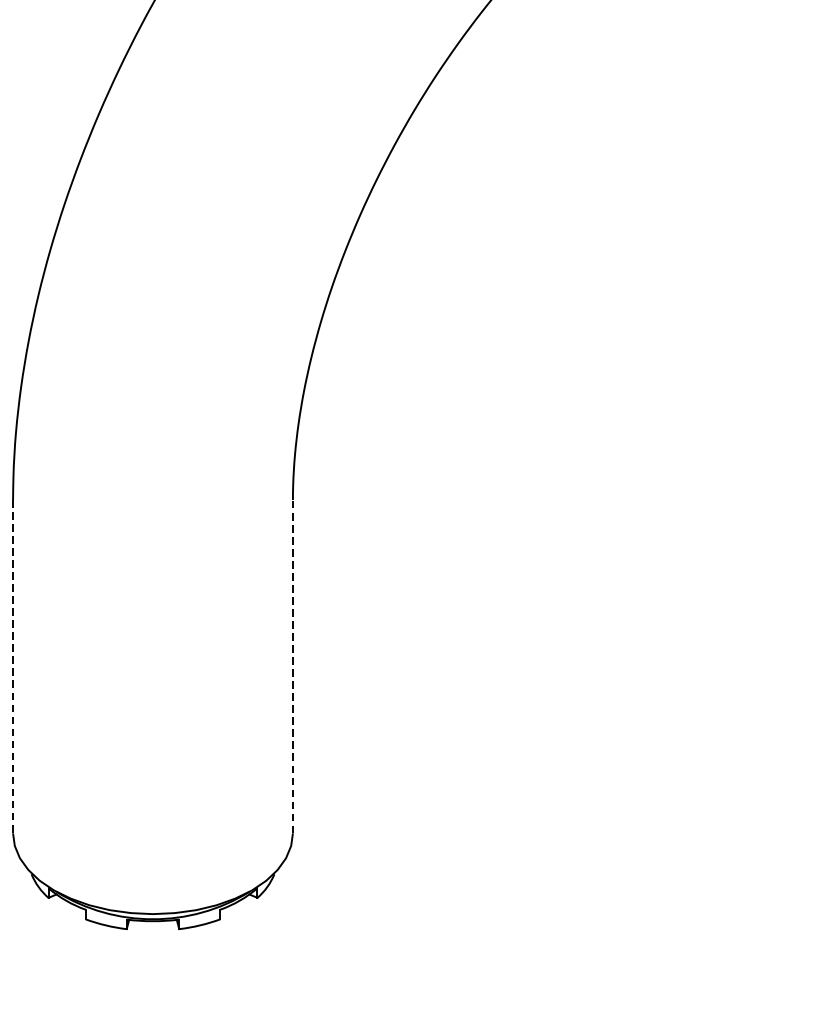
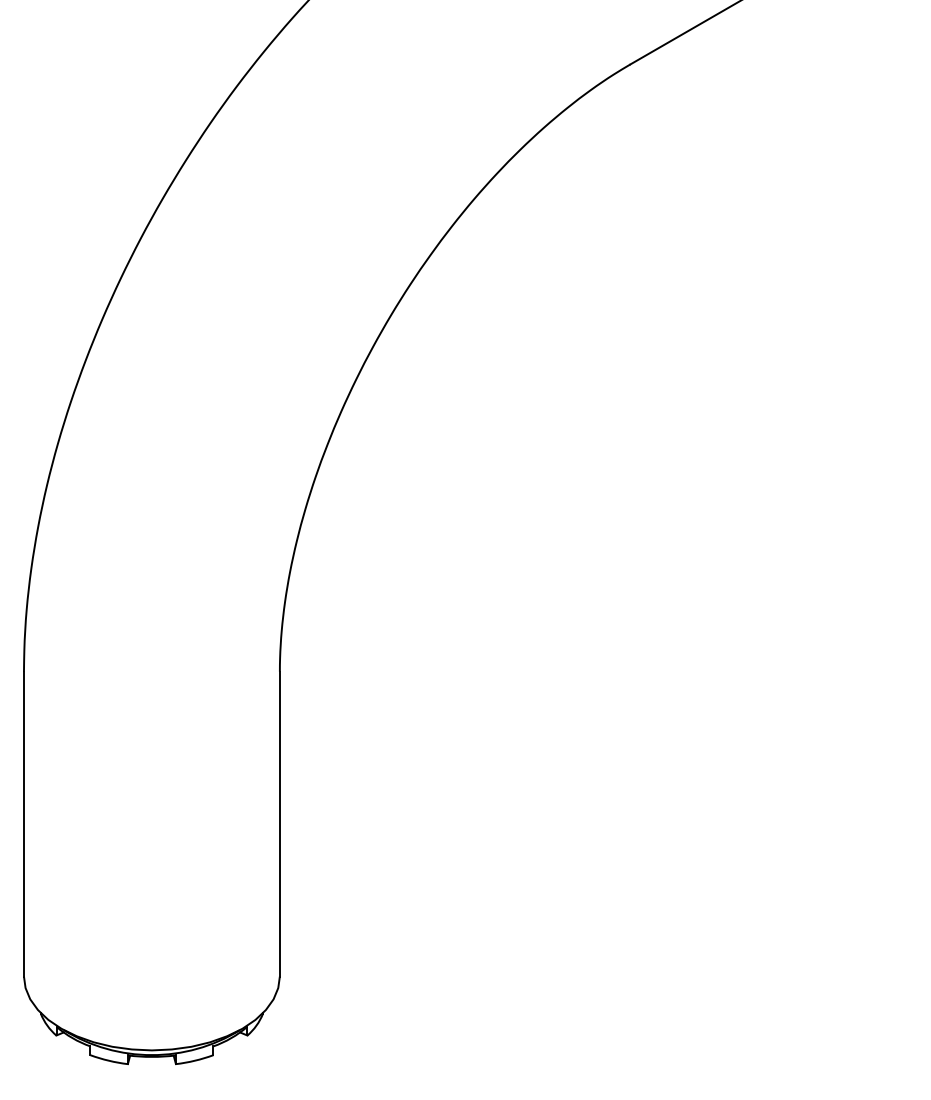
line: (292, 665) -> (279, 823), dashed -> solid
line: (12, 667) -> (23, 824), dashed -> solid

